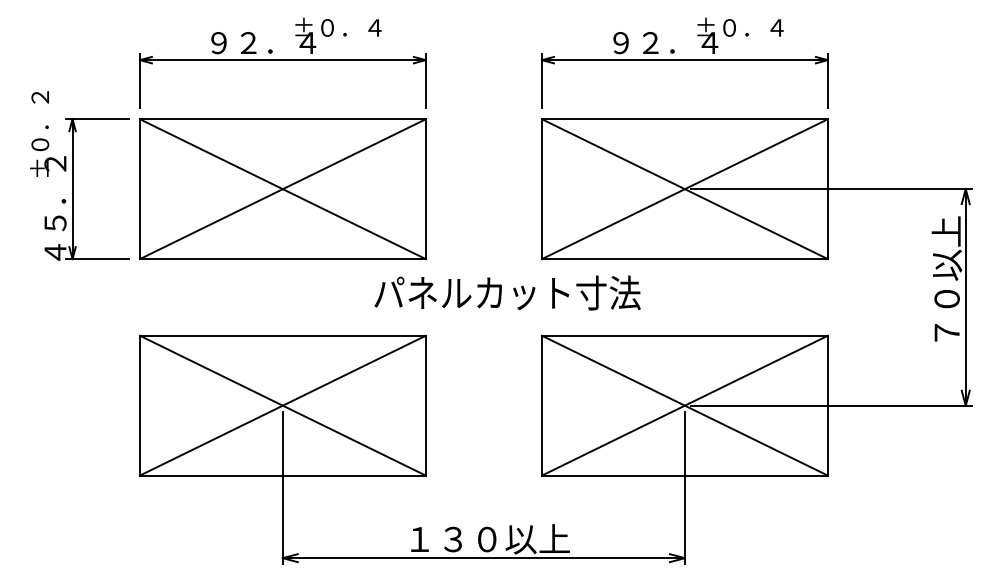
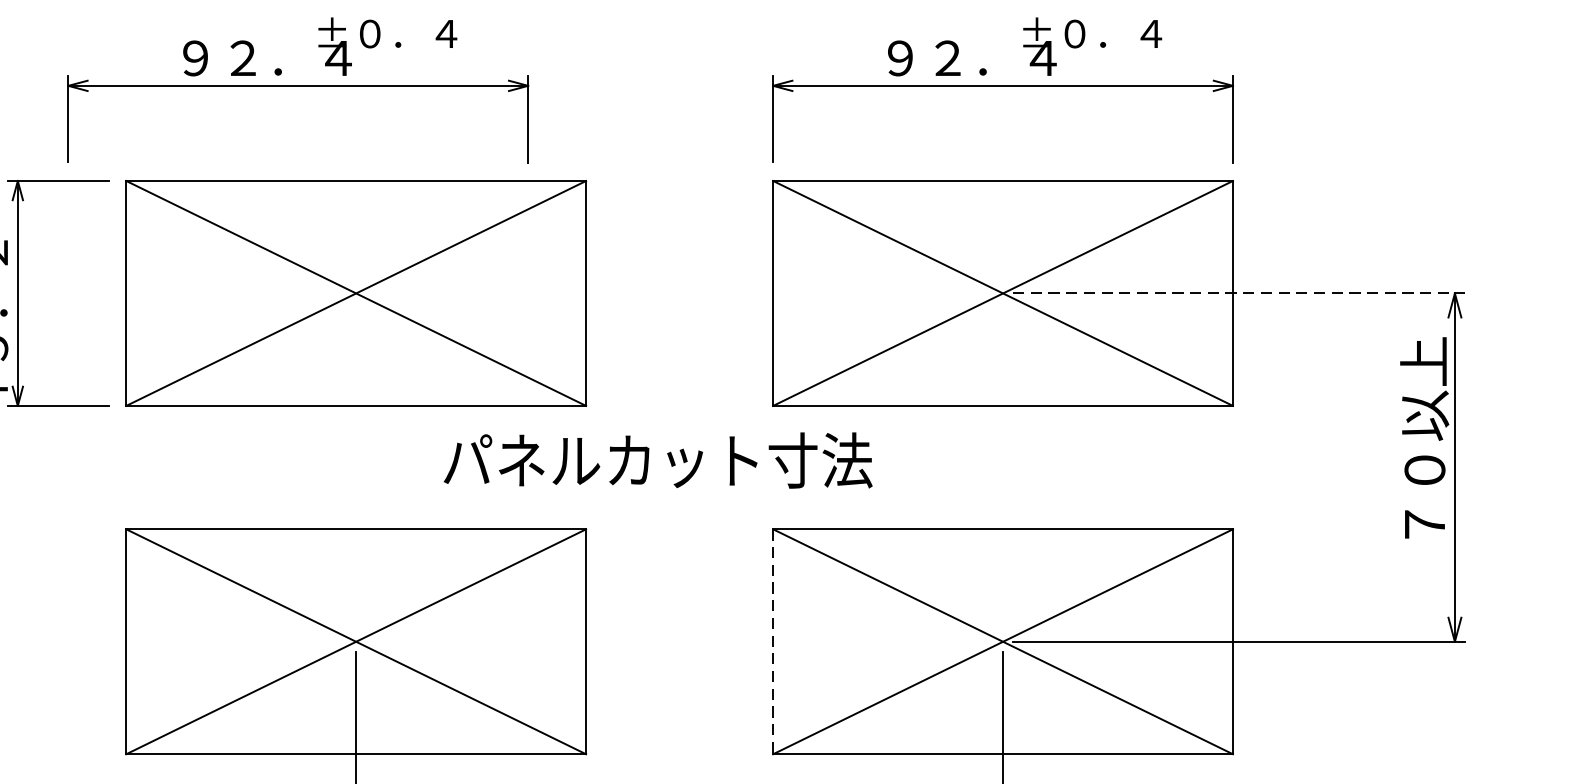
part: (282, 62) -> (297, 89), moved
line: (832, 189) -> (1240, 293), solid -> dashed
text: (507, 292) -> (658, 459), moved
line: (542, 405) -> (773, 641), solid -> dashed

